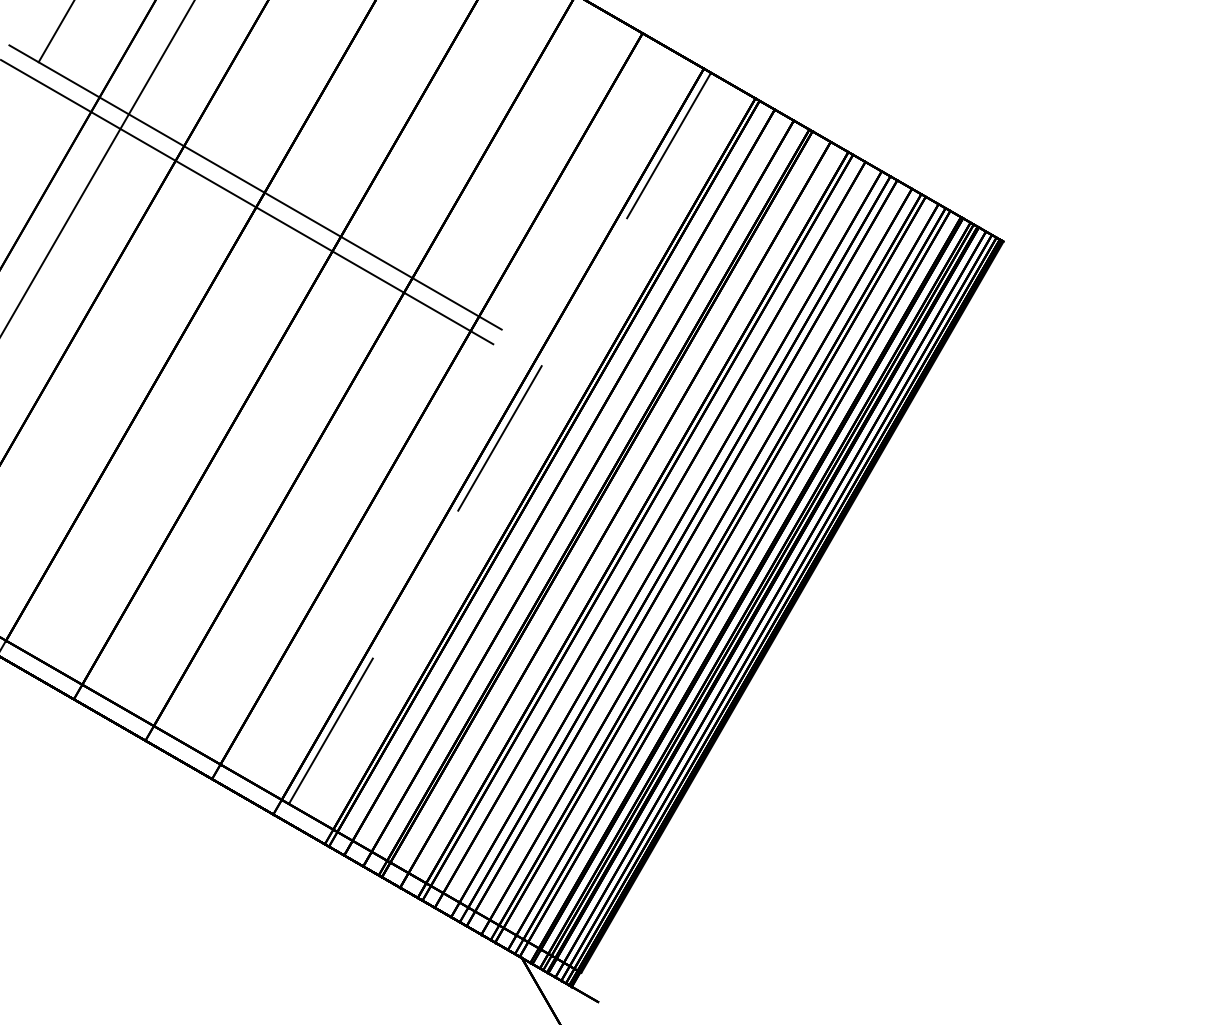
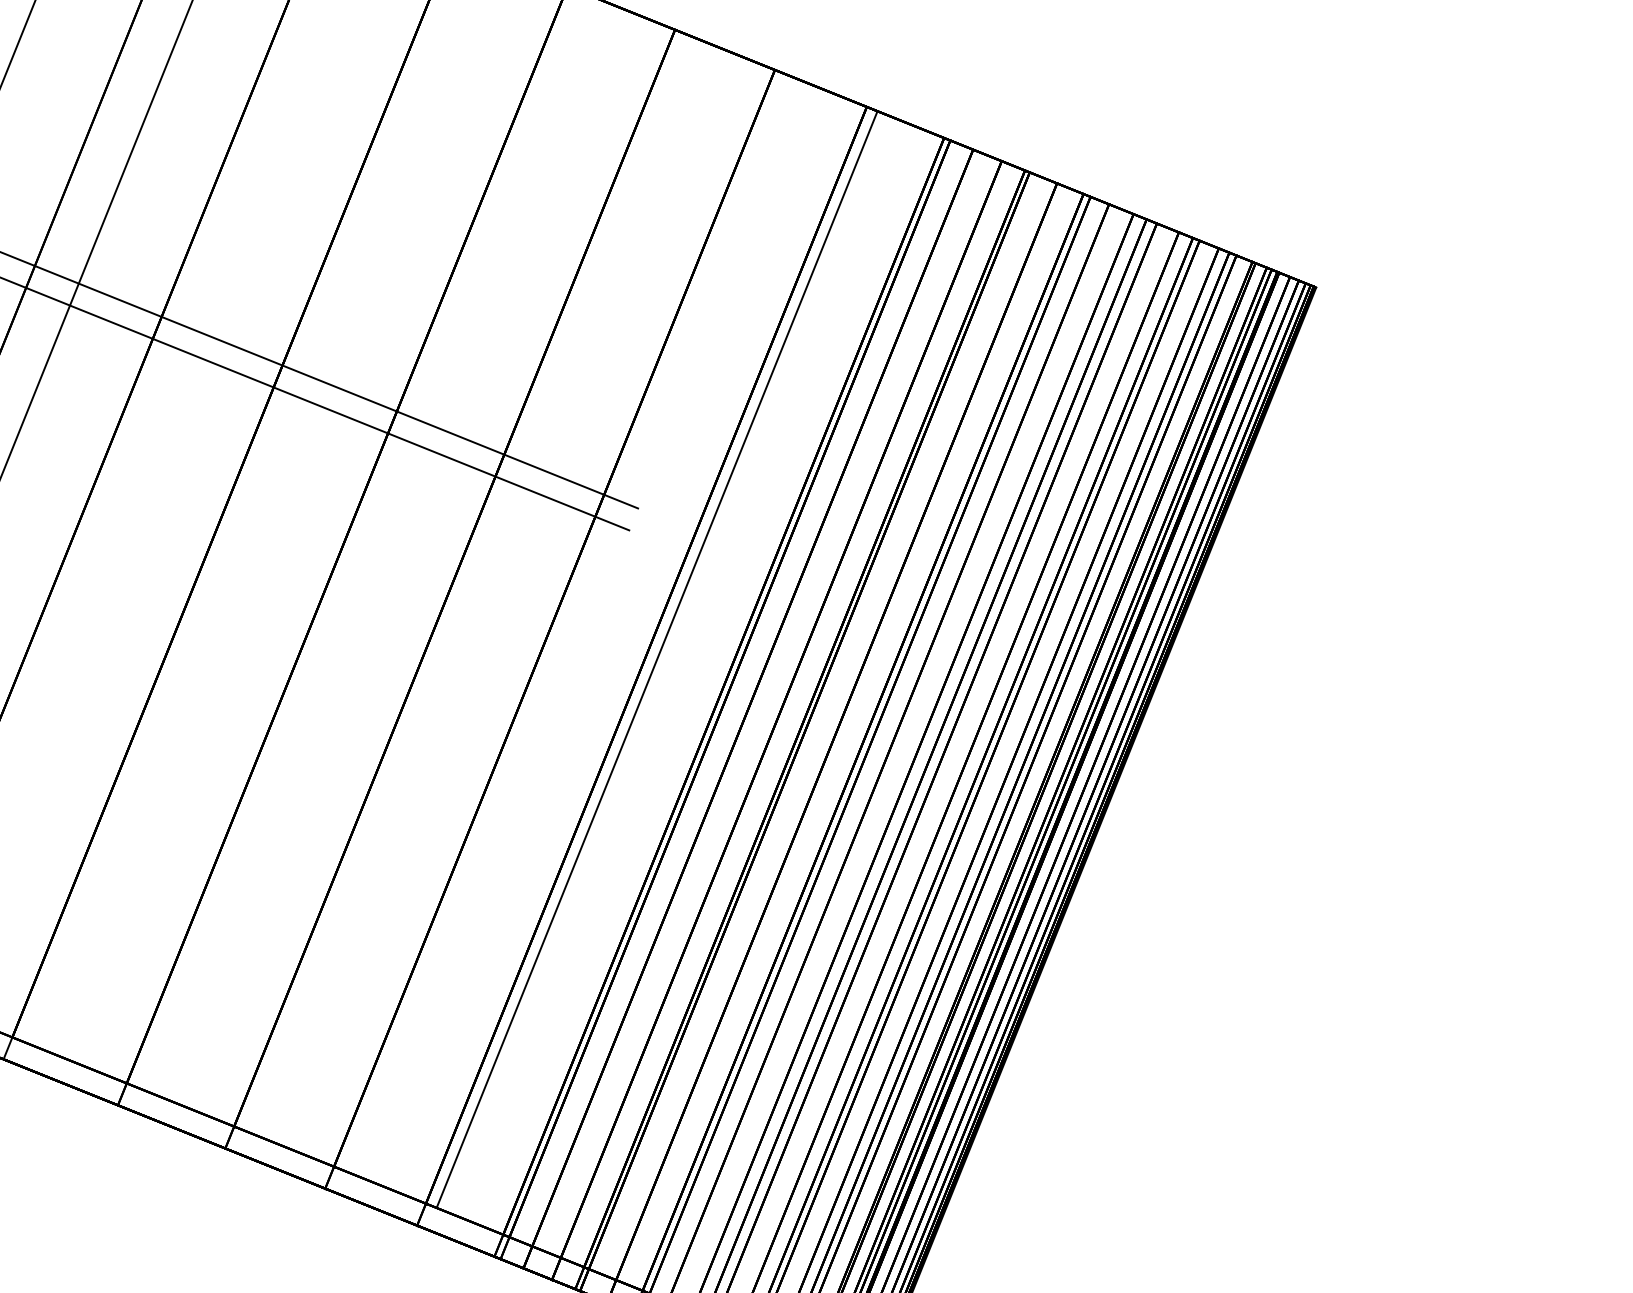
line: (500, 437) -> (657, 658), dashed -> solid

